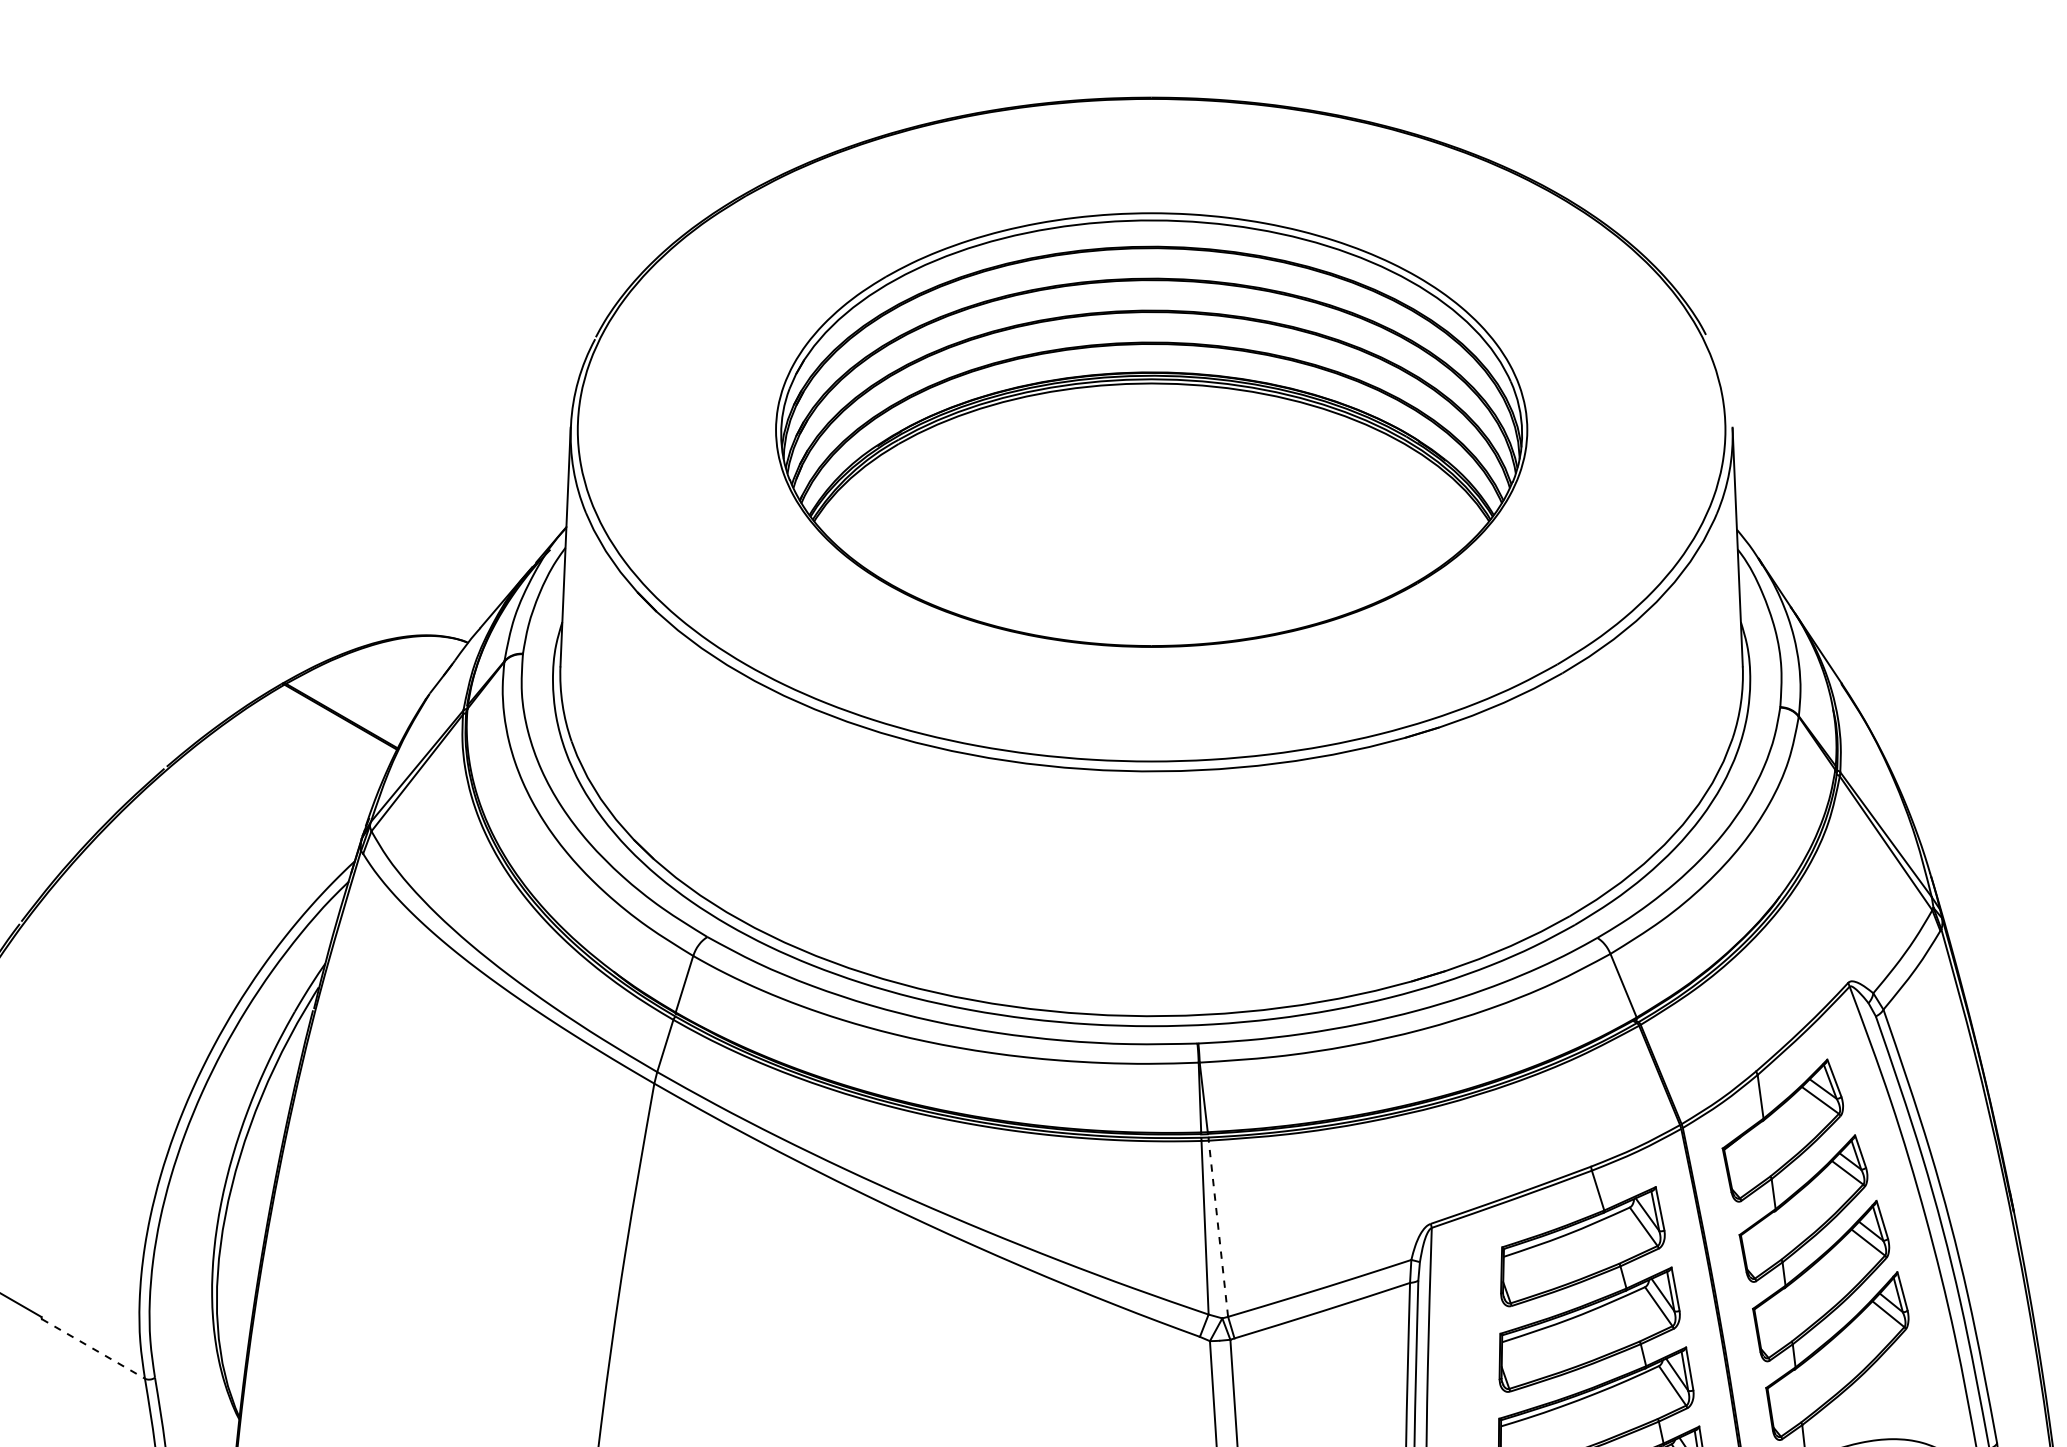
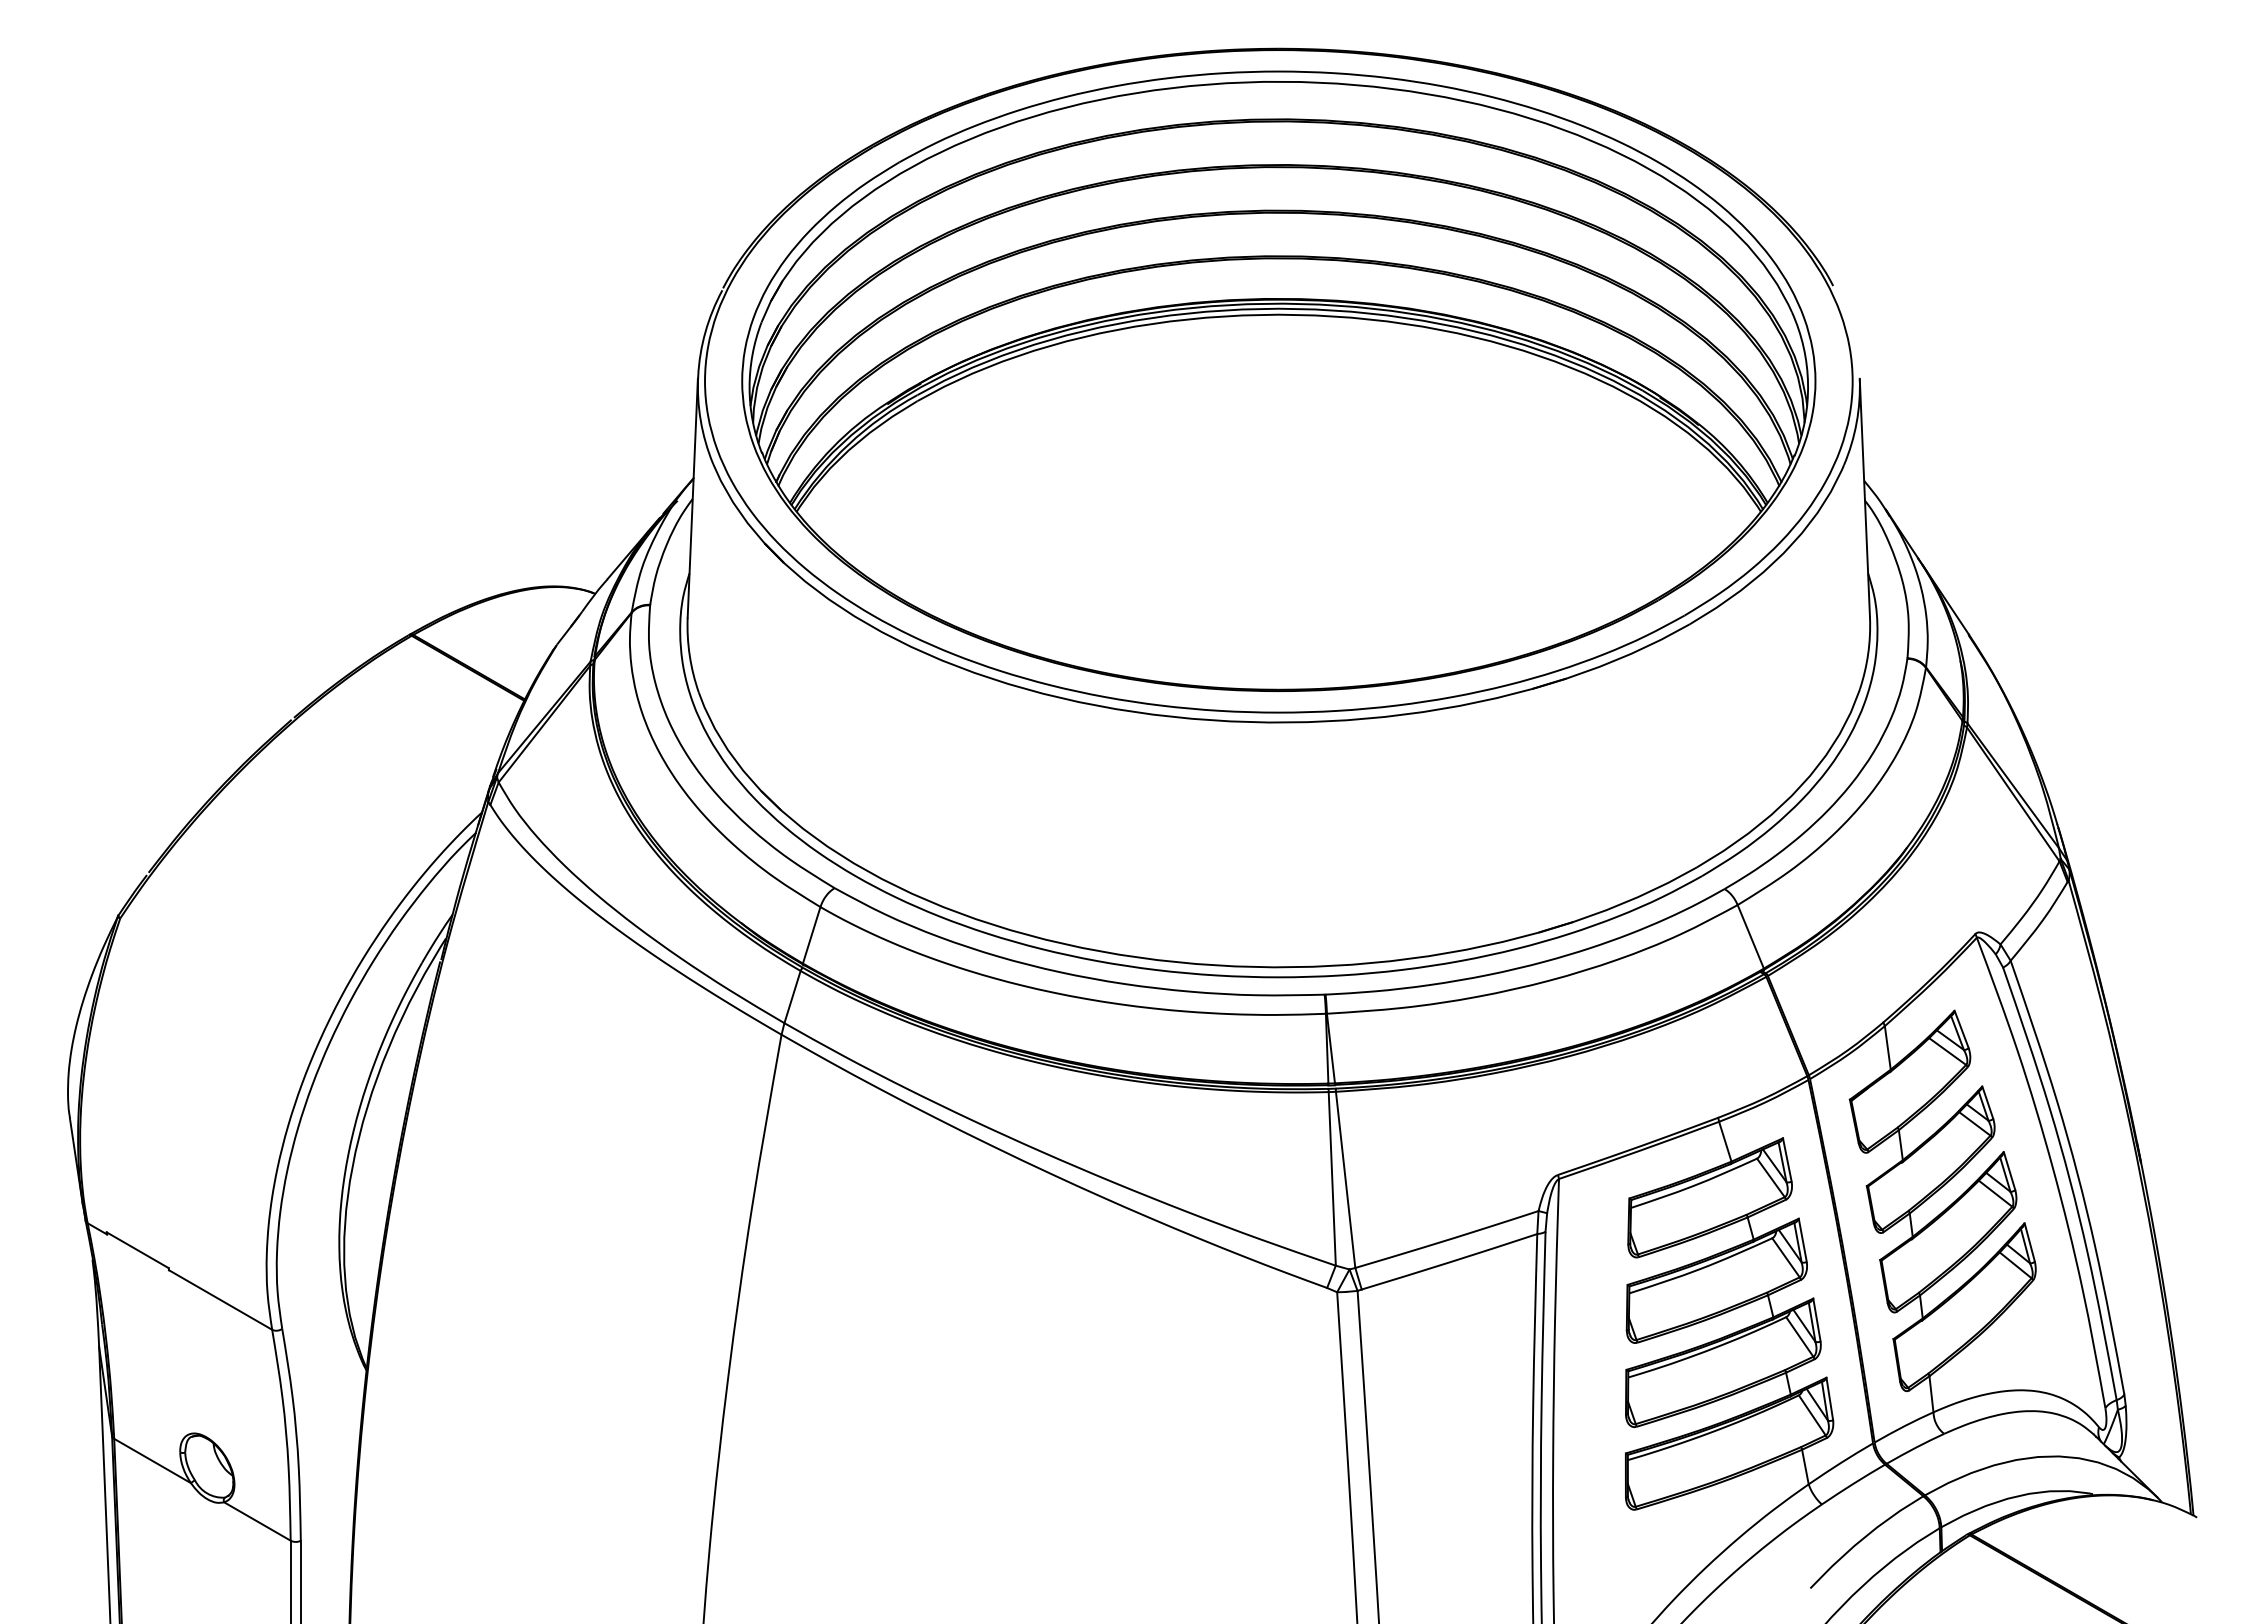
part: (1151, 429) -> (1278, 380), size x1.43
line: (1218, 1228) -> (1345, 1179), dashed -> solid
line: (93, 1349) -> (220, 1300), dashed -> solid

